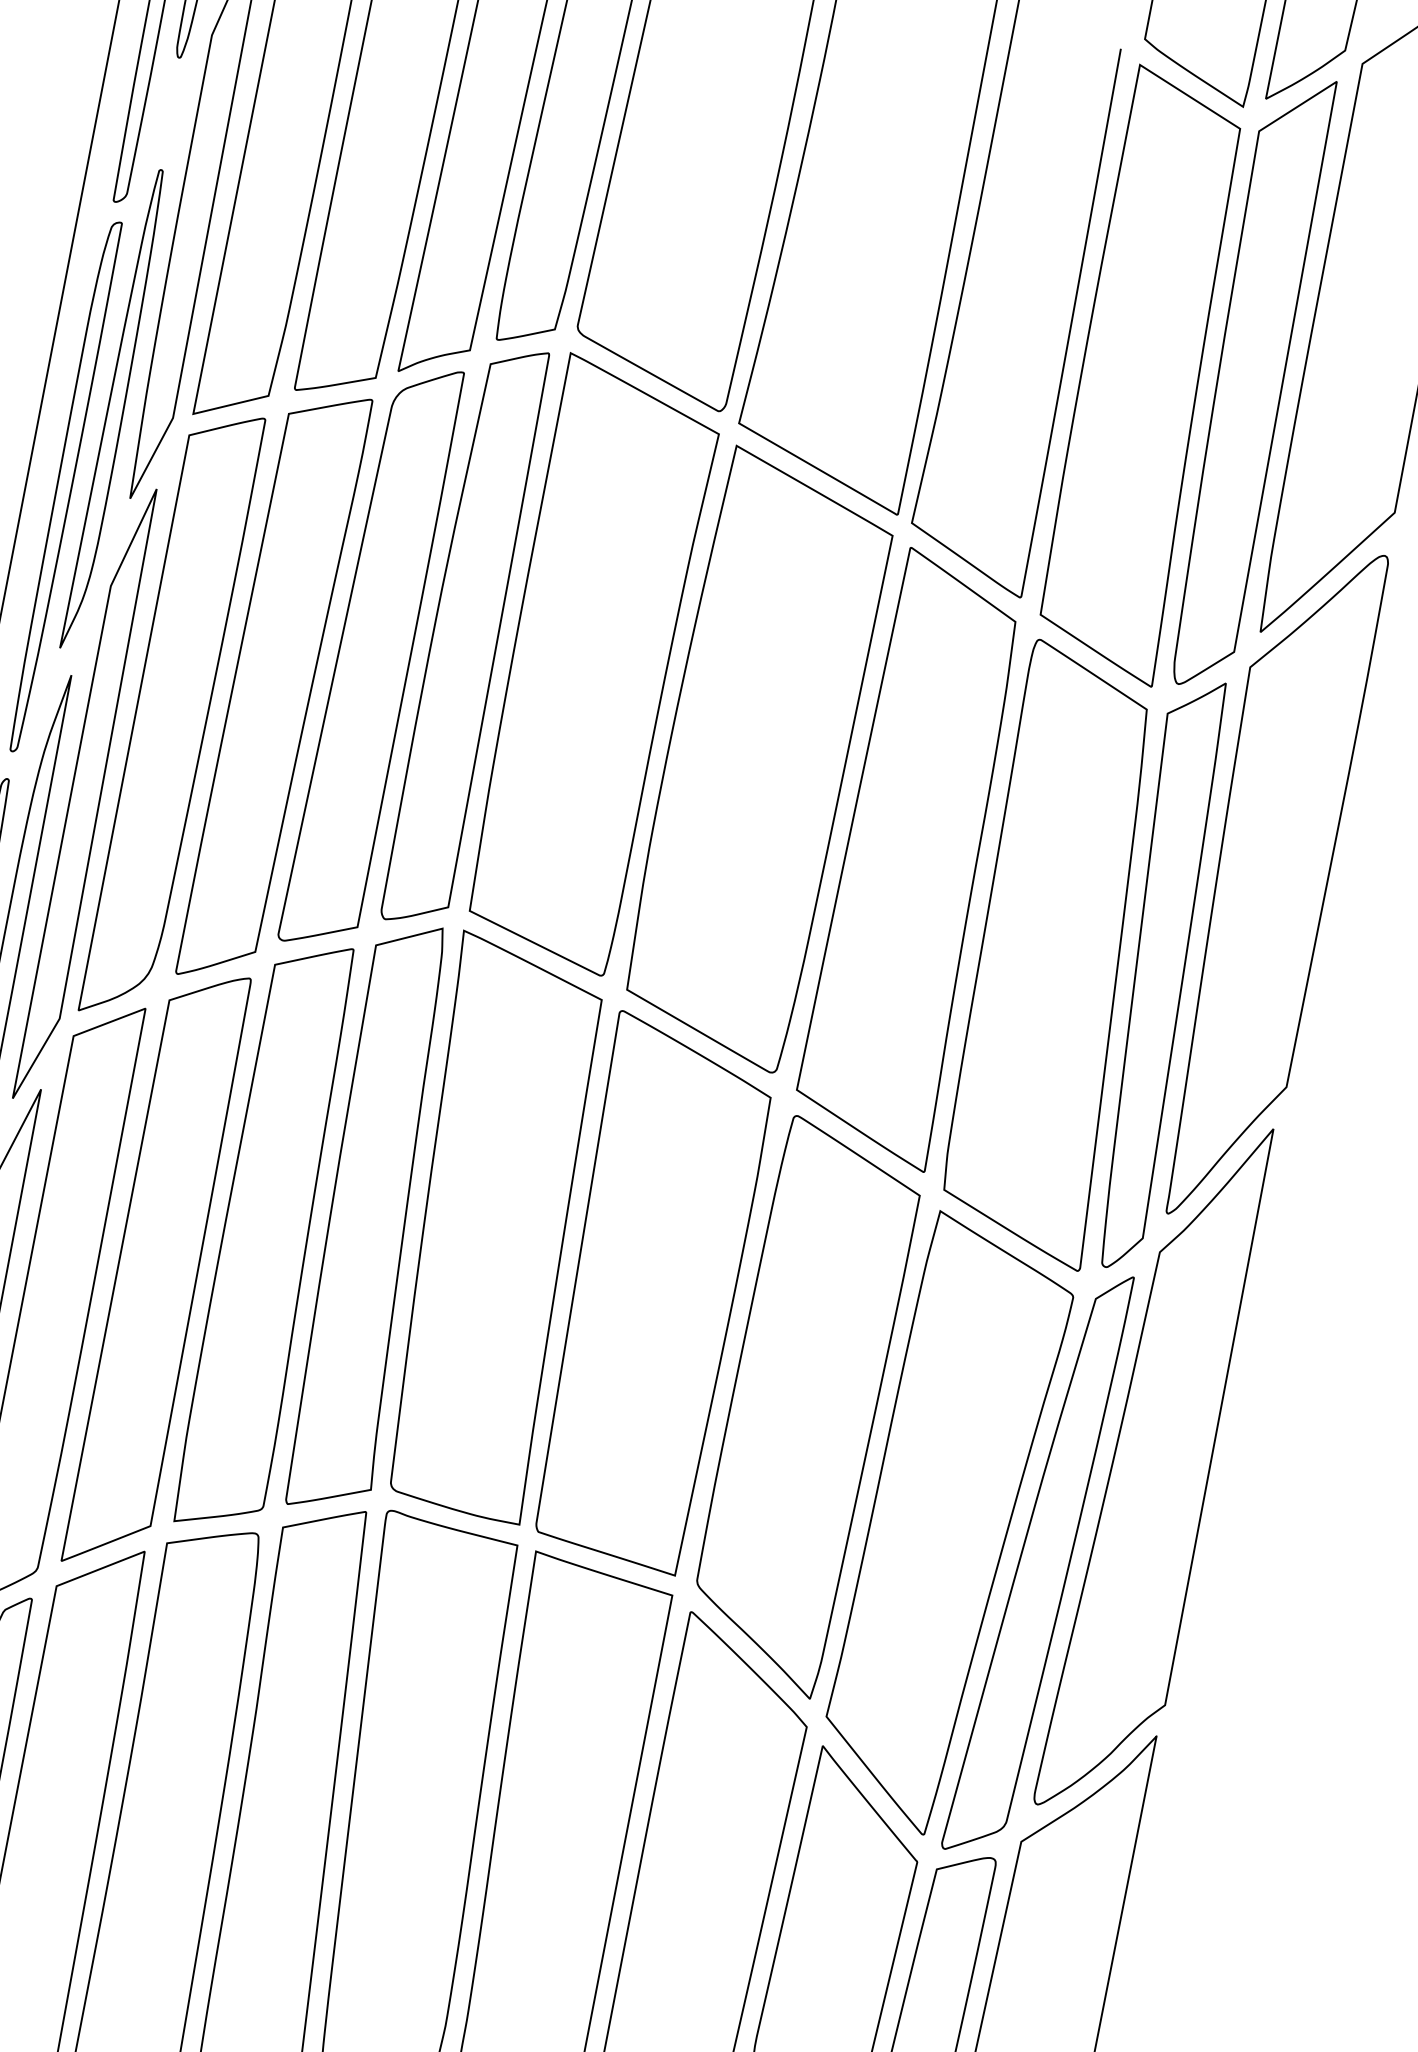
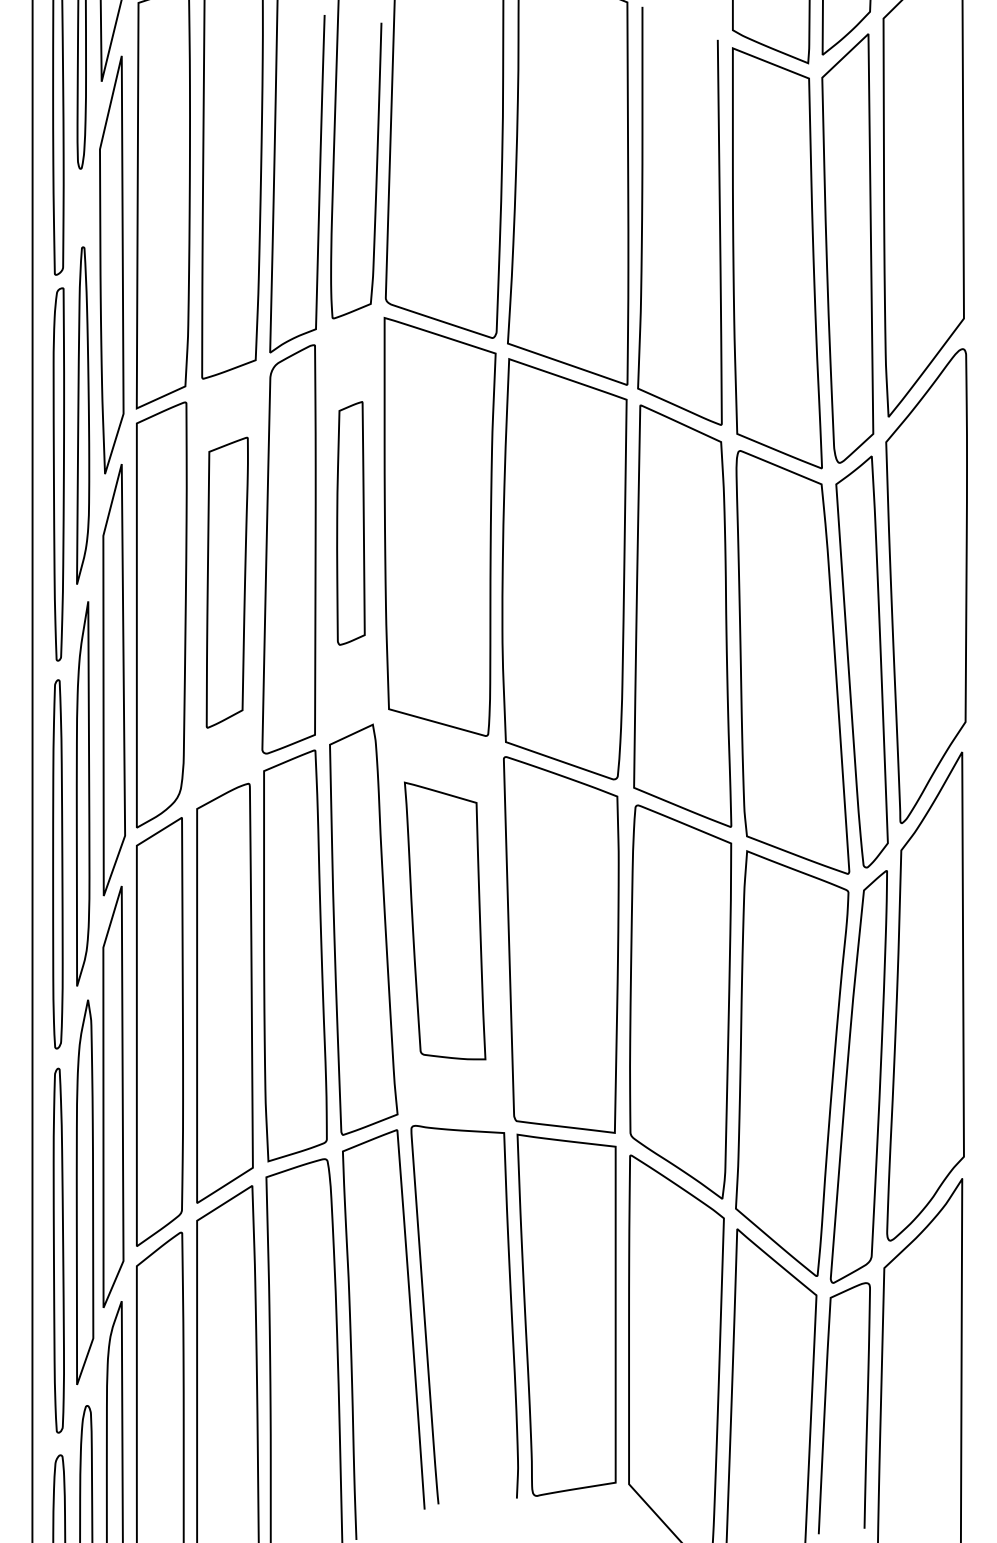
part: (465, 636) -> (350, 523), size x0.6
part: (274, 686) -> (227, 582), size x0.7
part: (490, 1226) -> (444, 920), size x0.7

